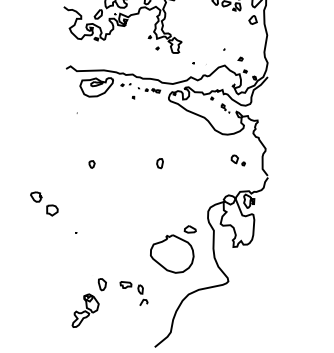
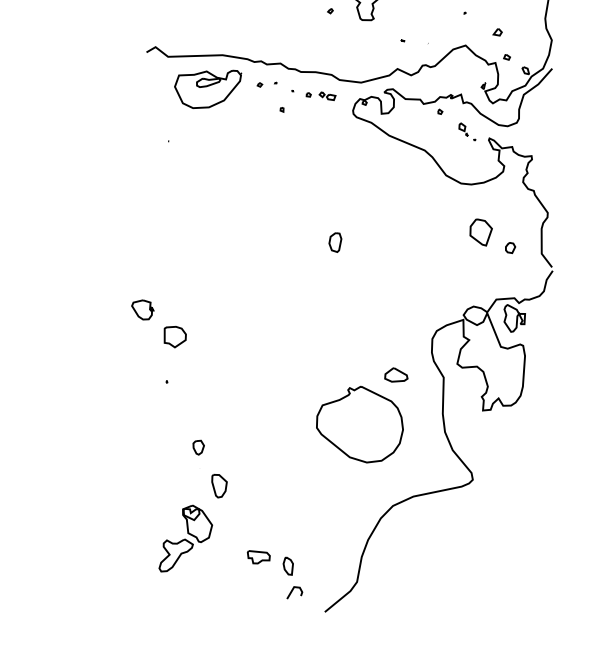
part: (238, 160) -> (493, 236), size x1.67
part: (91, 164) -> (197, 447), moved
part: (44, 203) -> (159, 322), moved
part: (133, 293) -> (273, 574), moved

